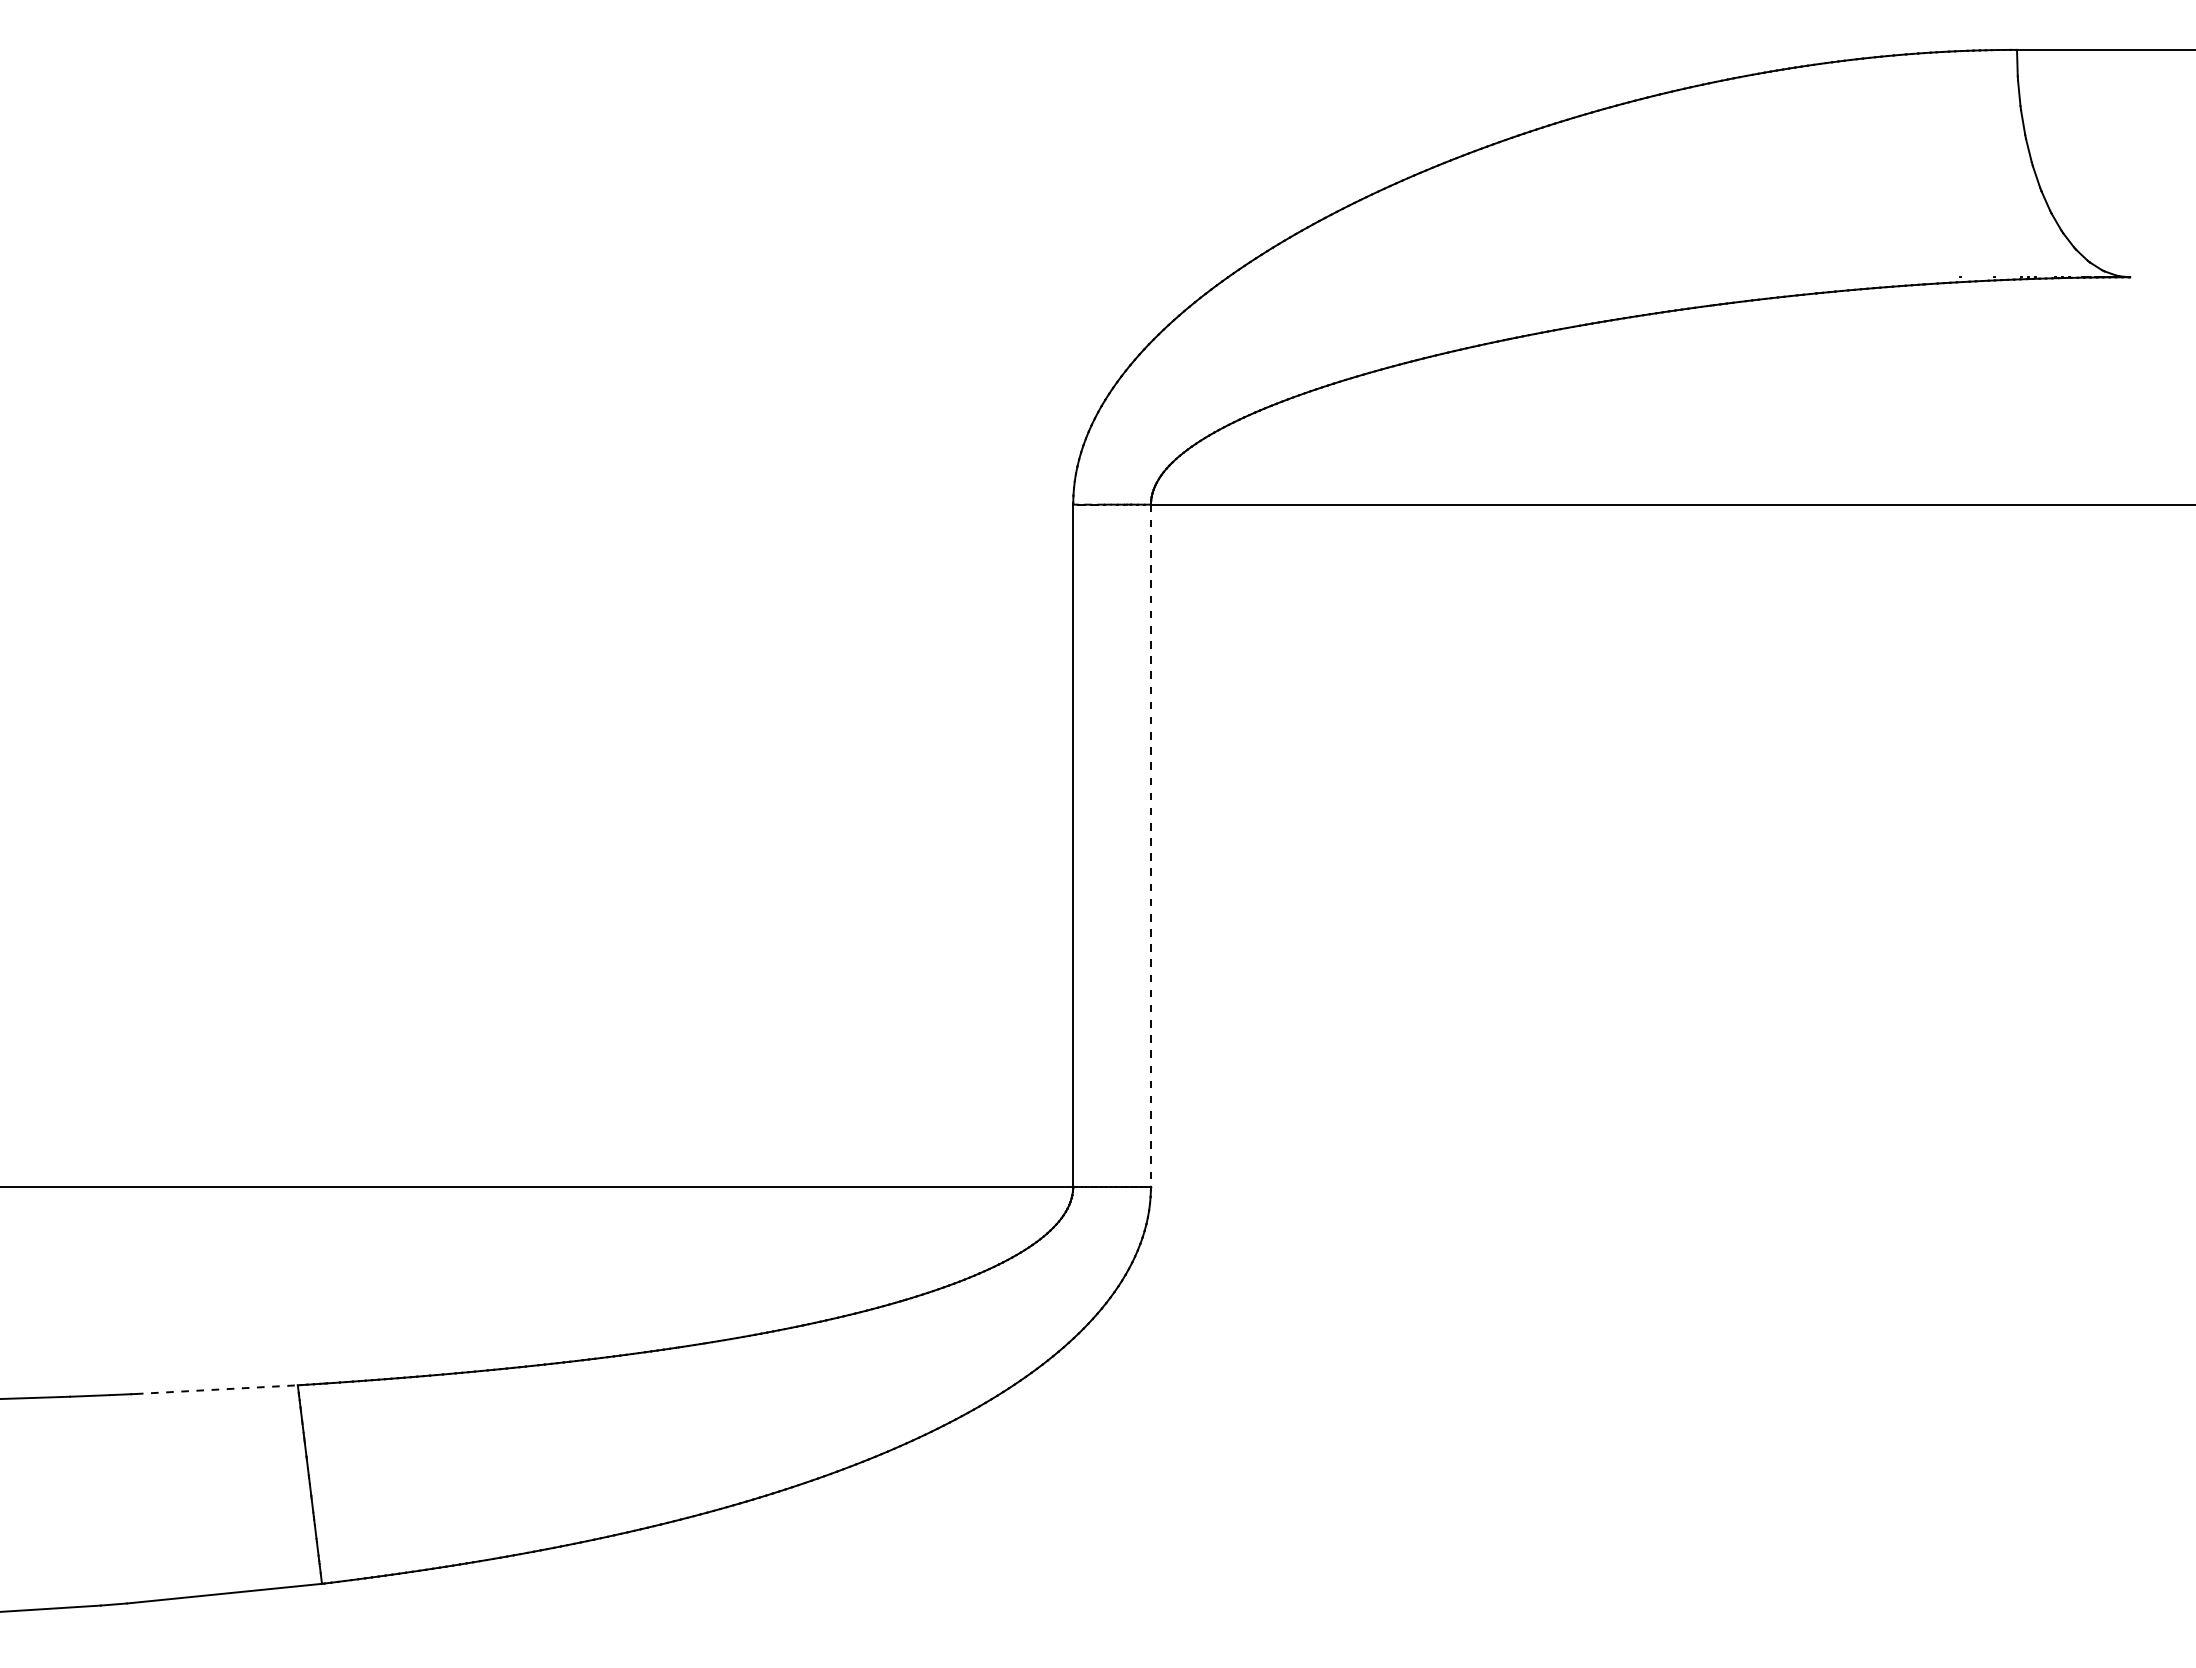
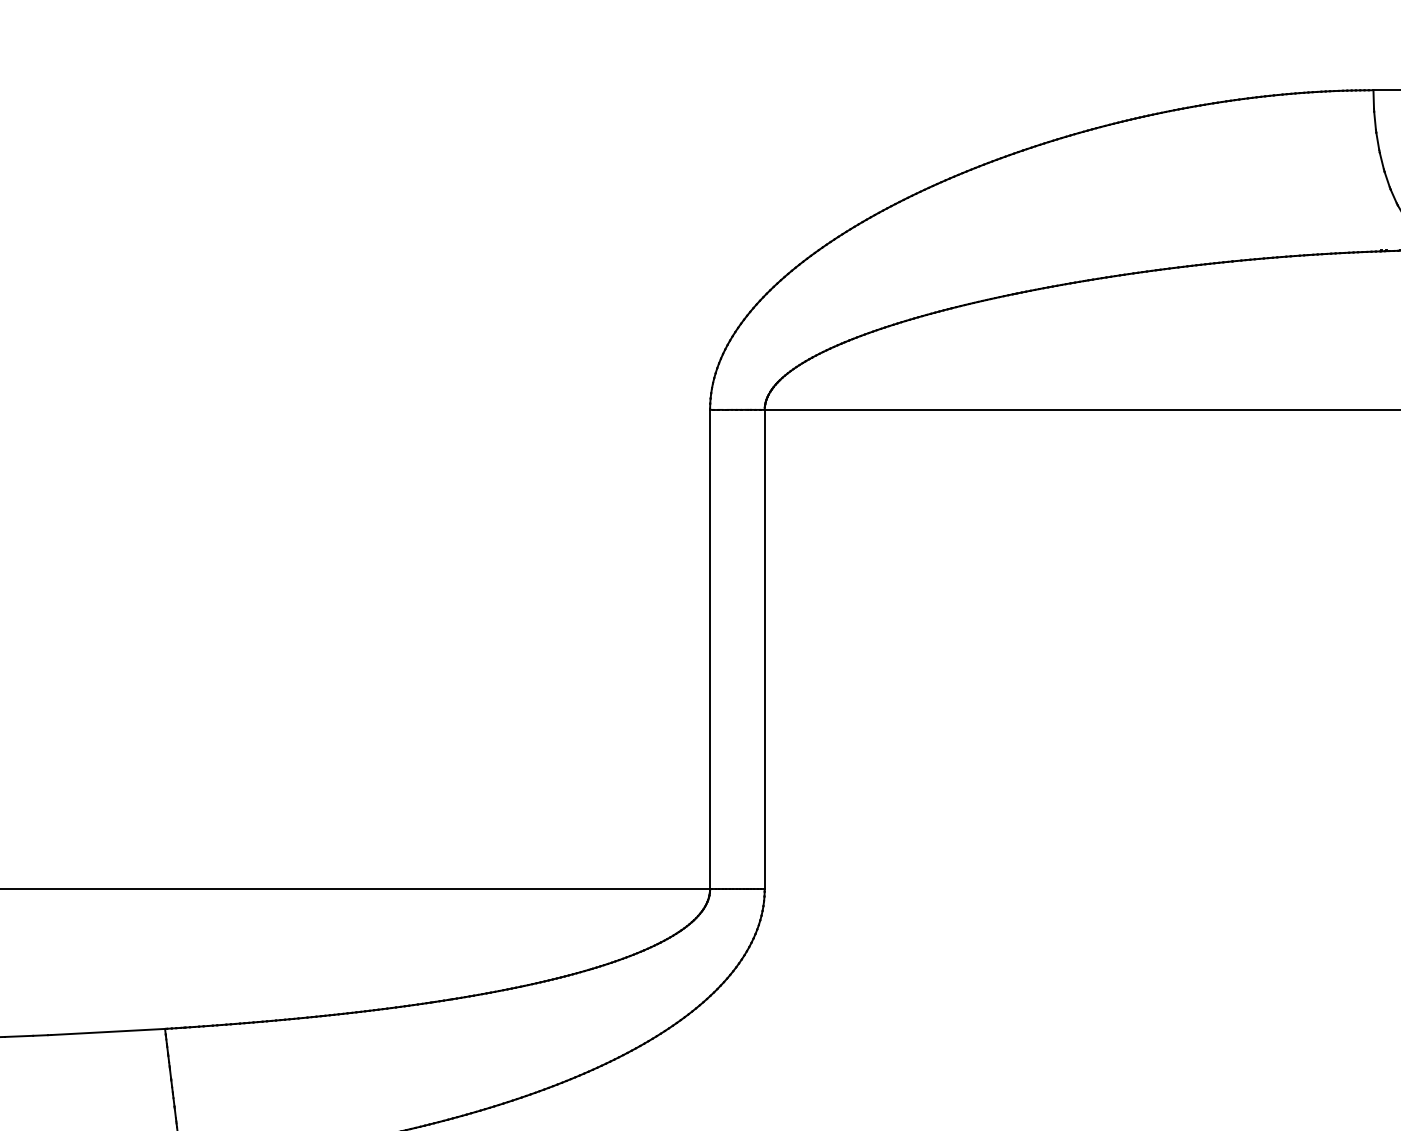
line: (1150, 846) -> (764, 650), dashed -> solid
line: (217, 1389) -> (108, 1031), dashed -> solid

